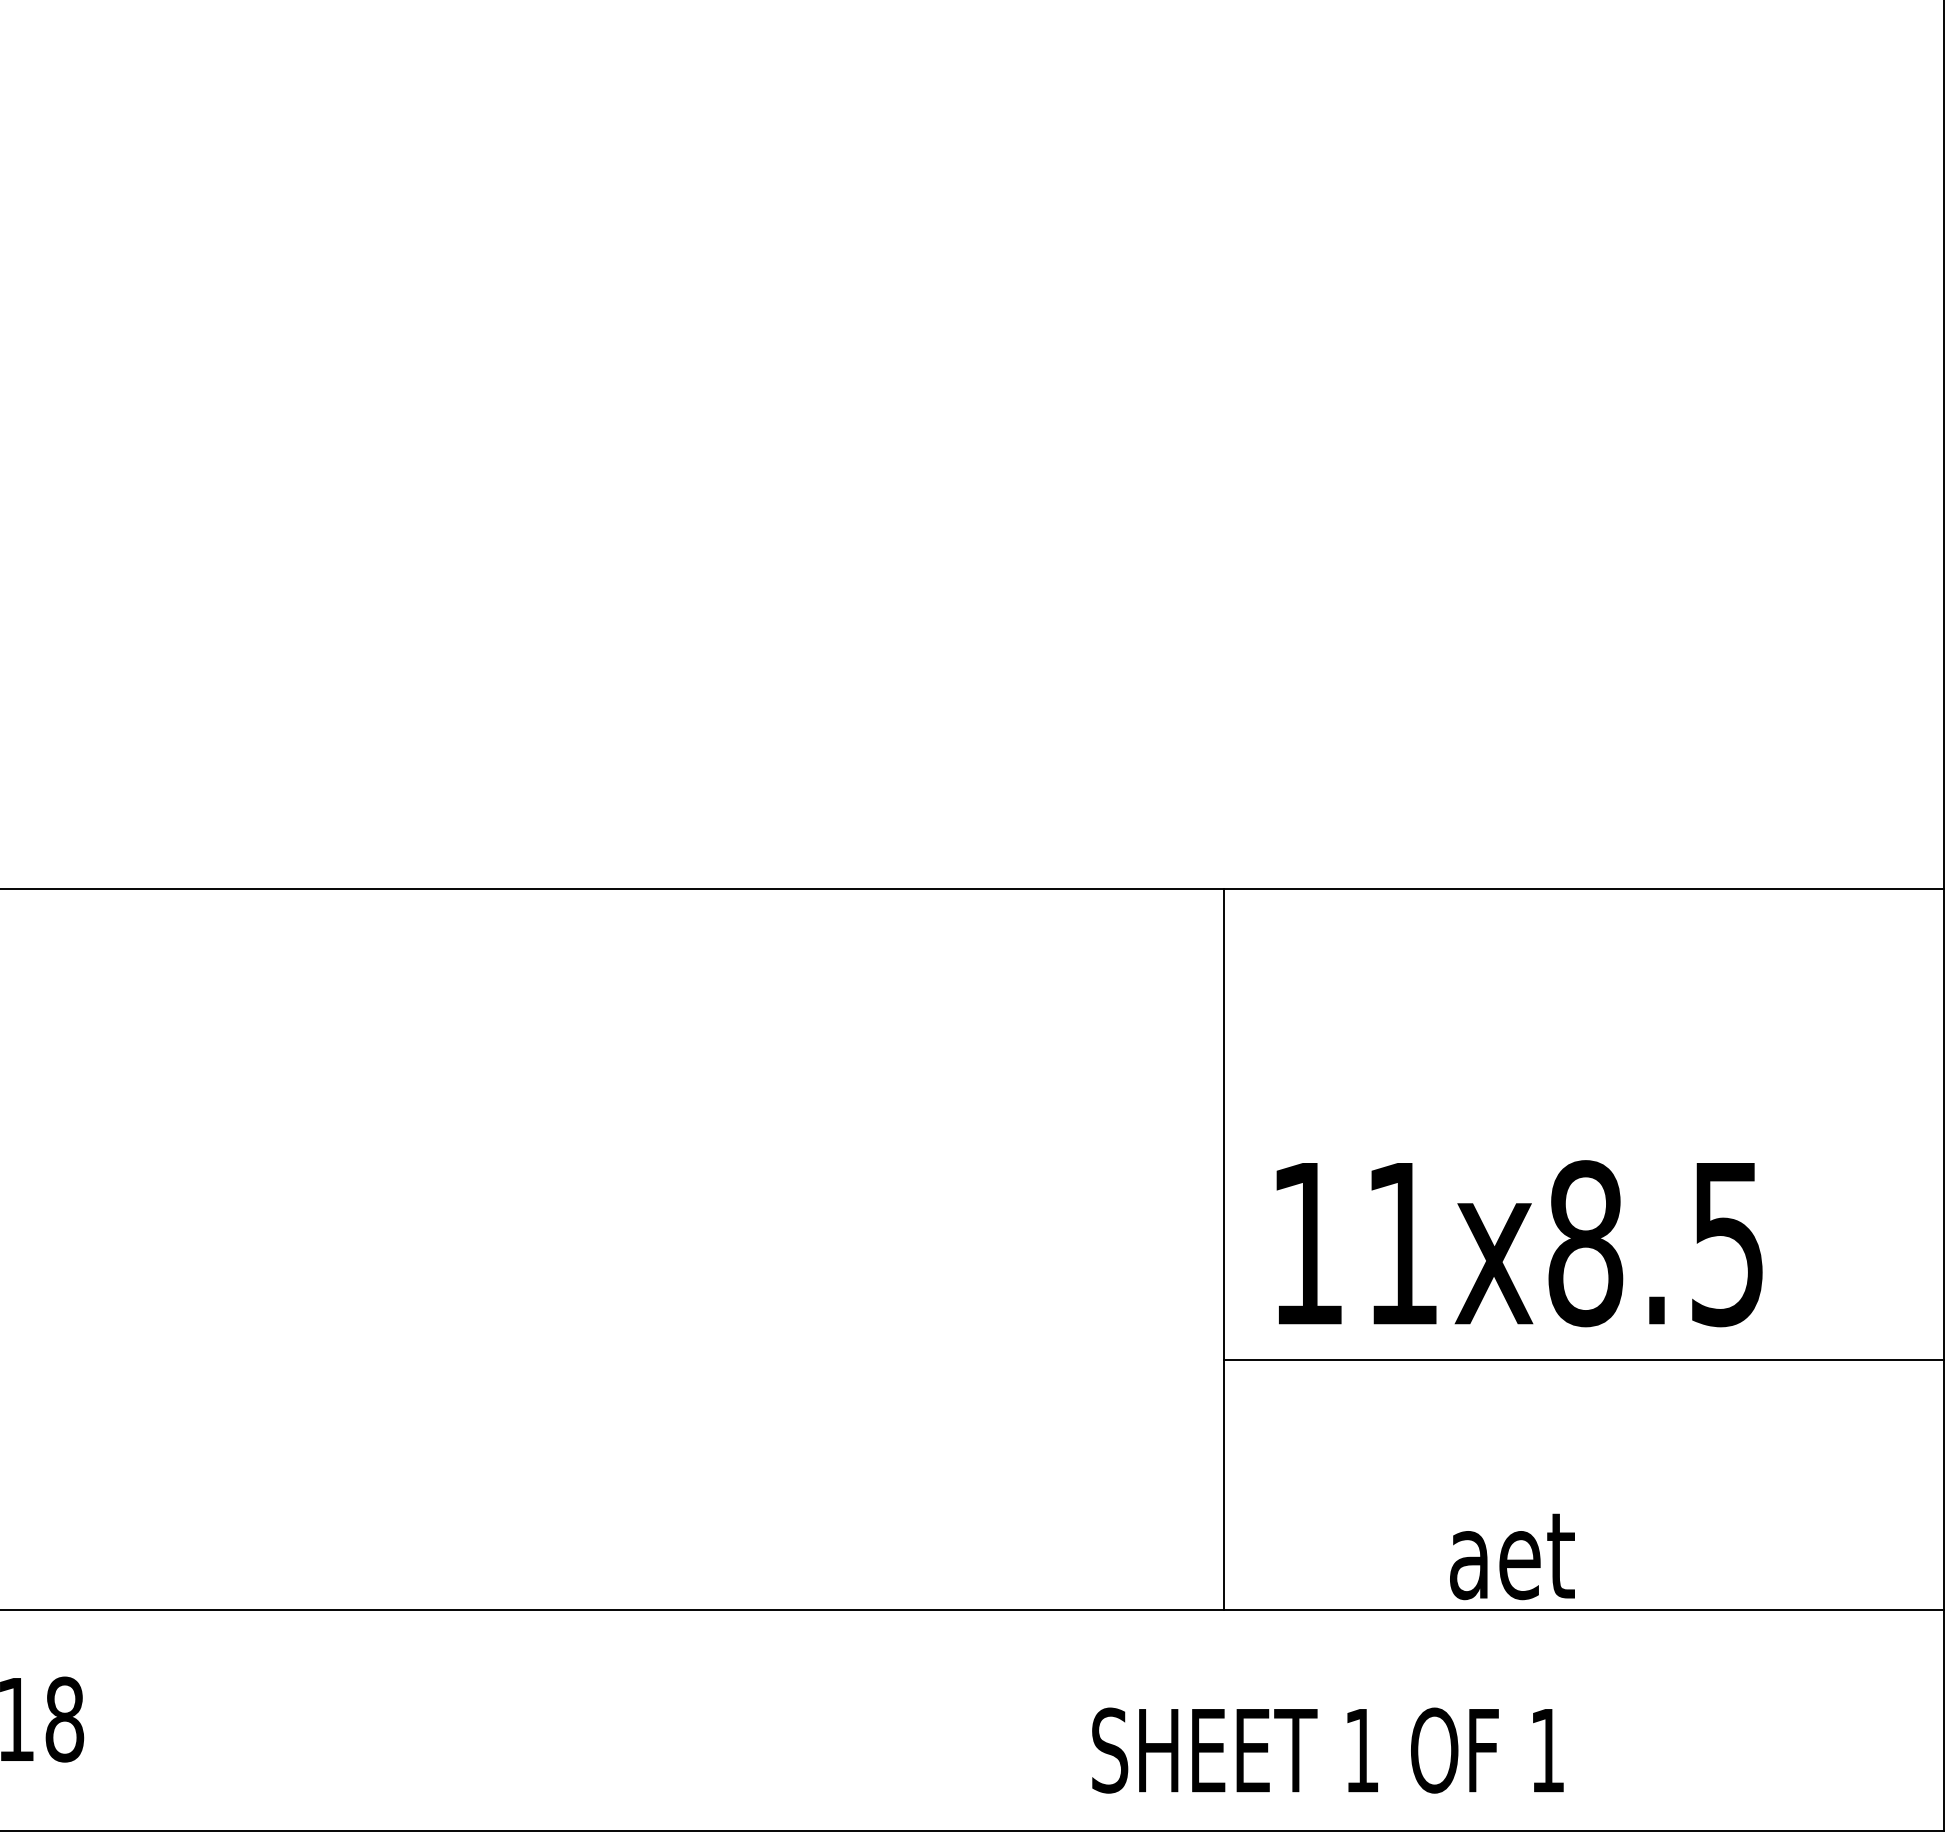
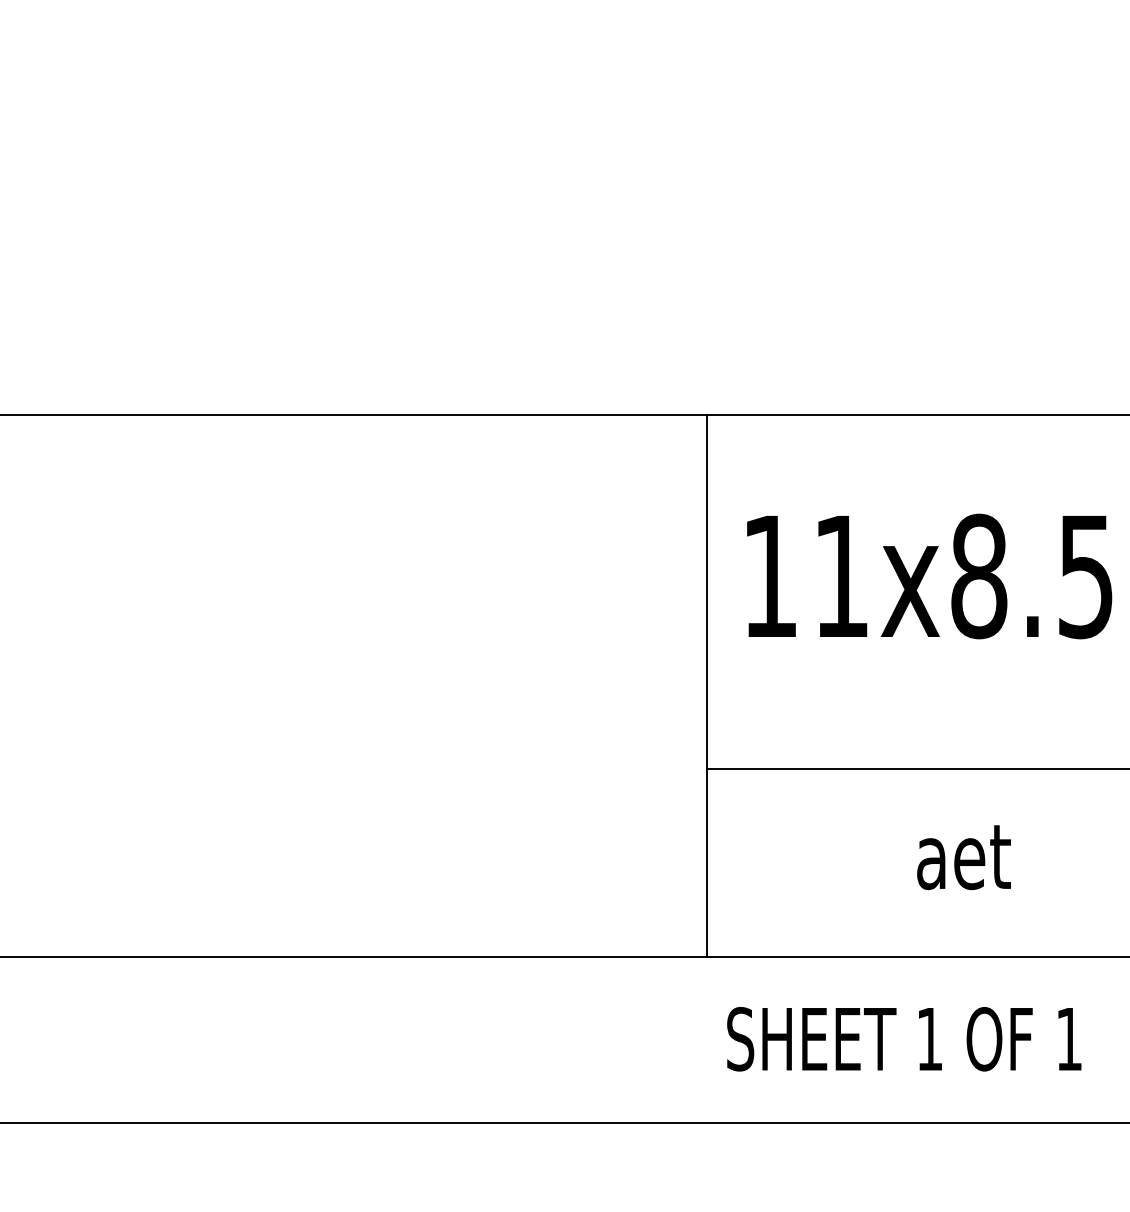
text: (1519, 1243) -> (929, 576), moved
text: (1512, 1556) -> (964, 857), moved
text: (1327, 1750) -> (903, 1039), moved

